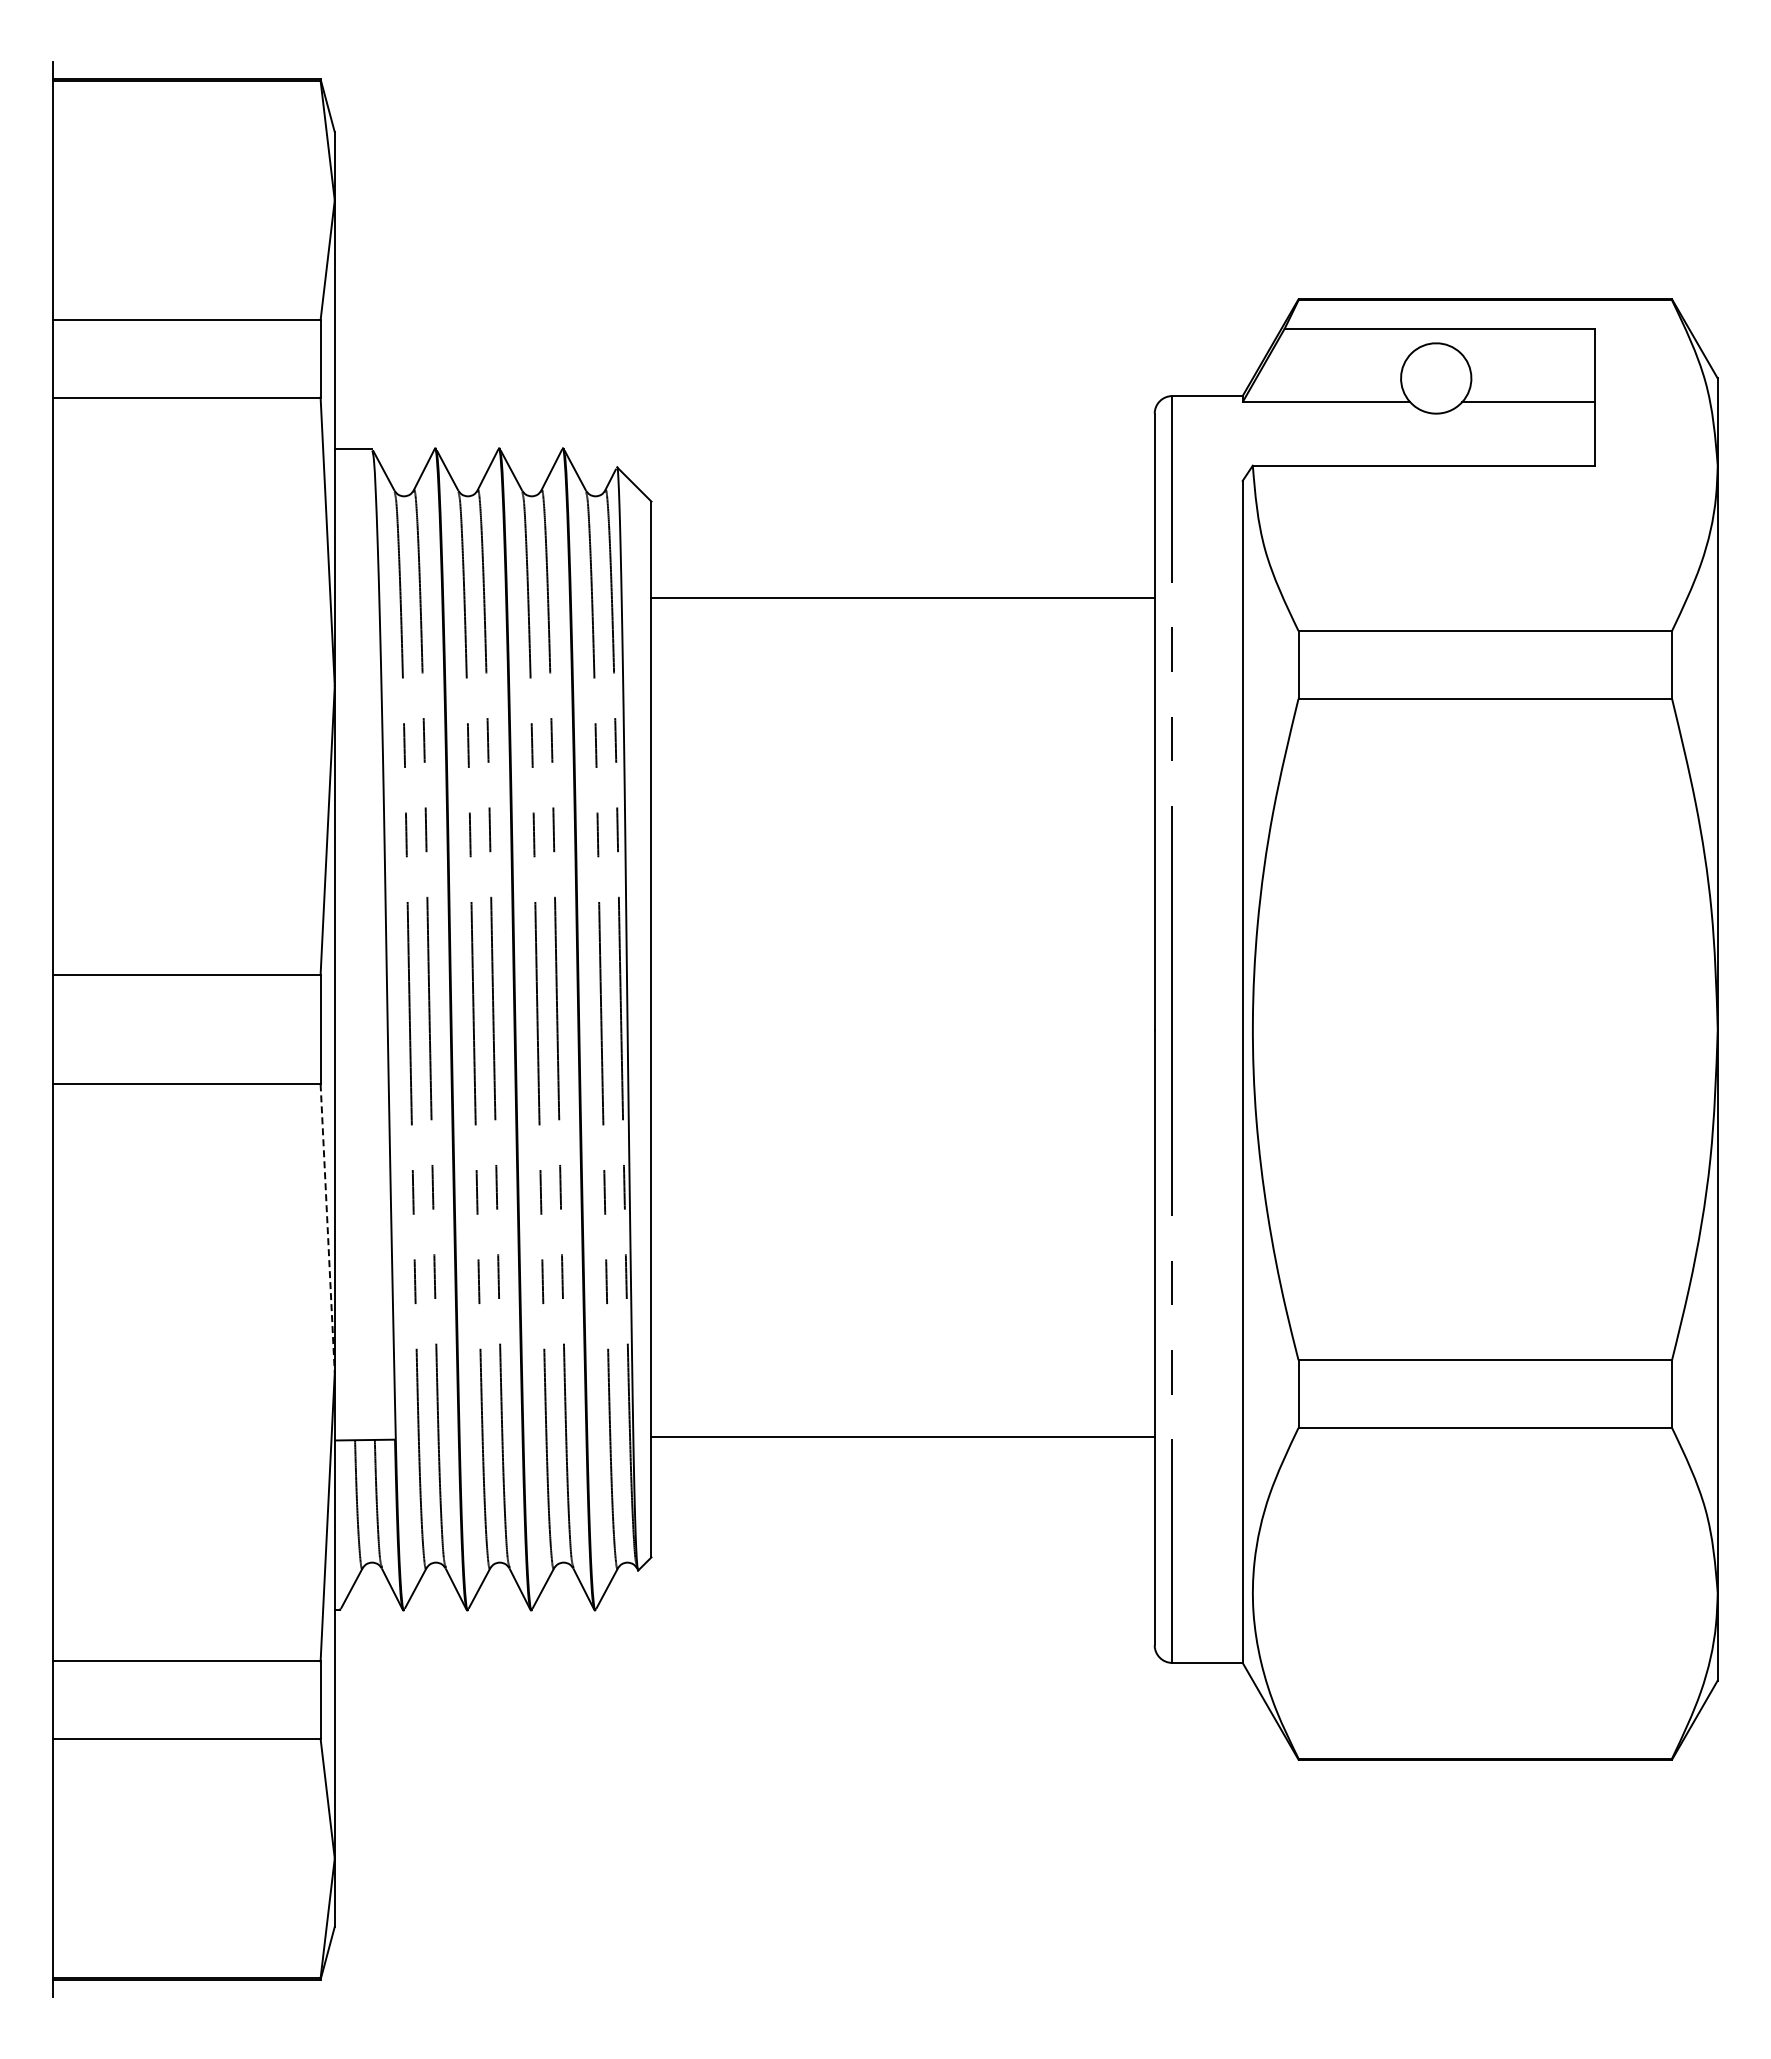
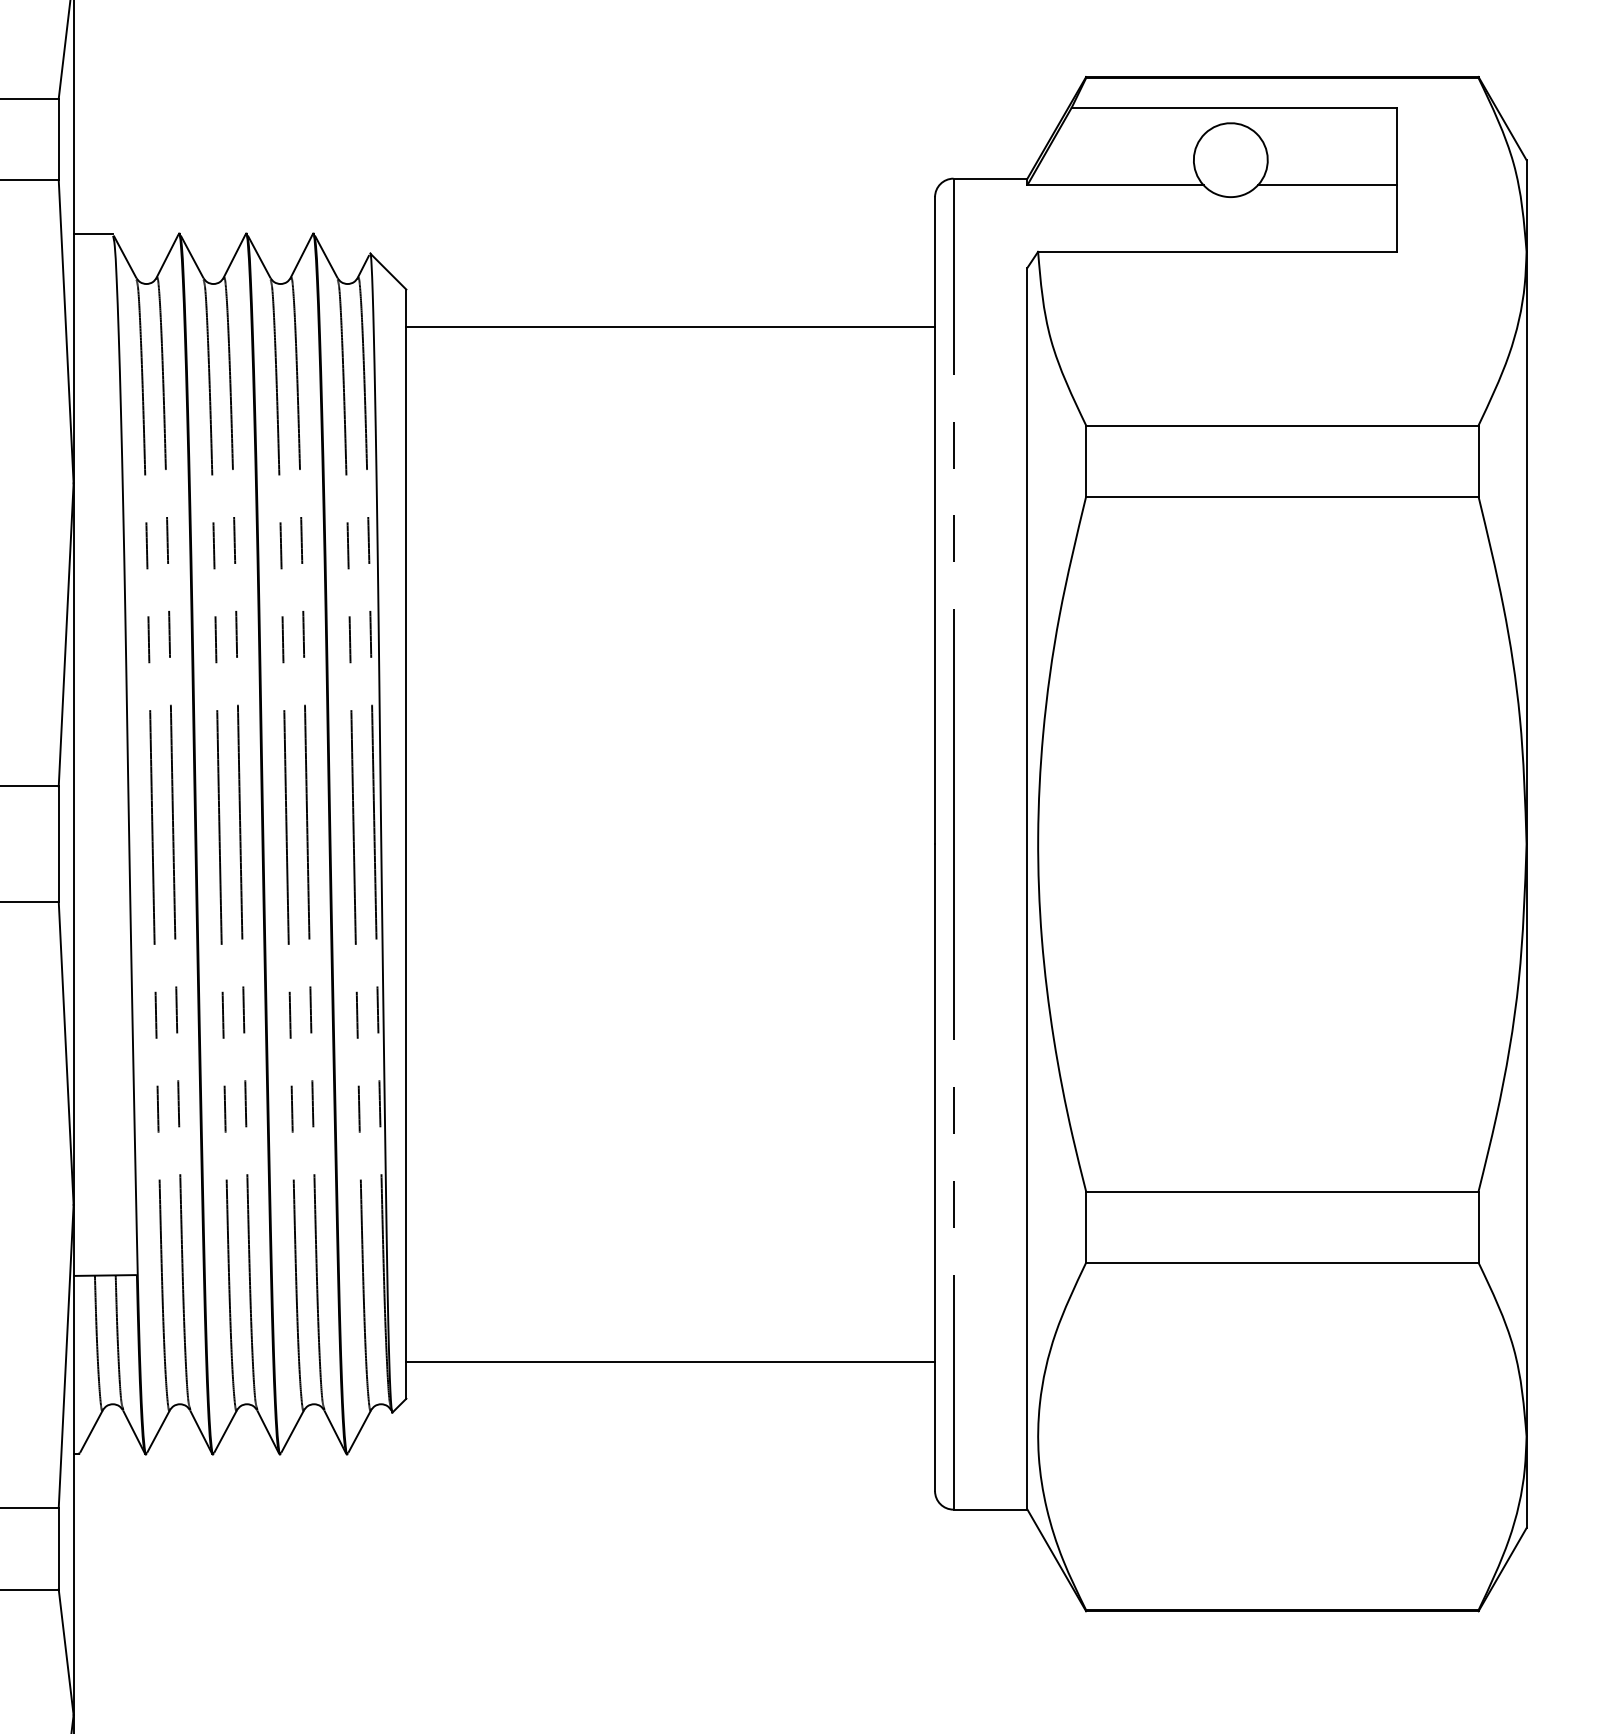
line: (902, 597) -> (670, 326), moved
line: (327, 1229) -> (65, 1054), dashed -> solid
line: (902, 1437) -> (670, 1362), moved

